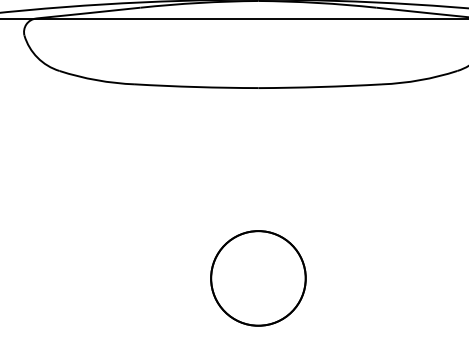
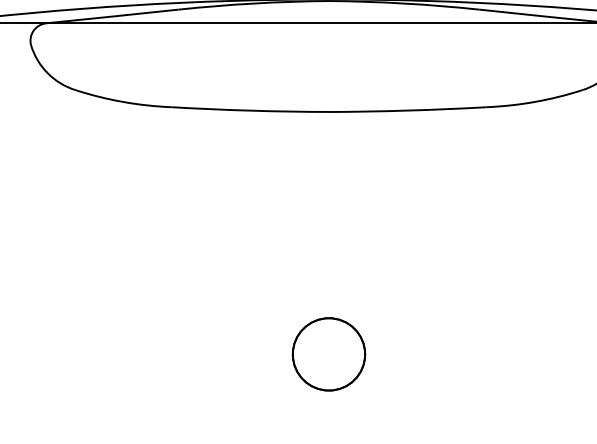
part: (258, 278) -> (328, 354), size x0.6

